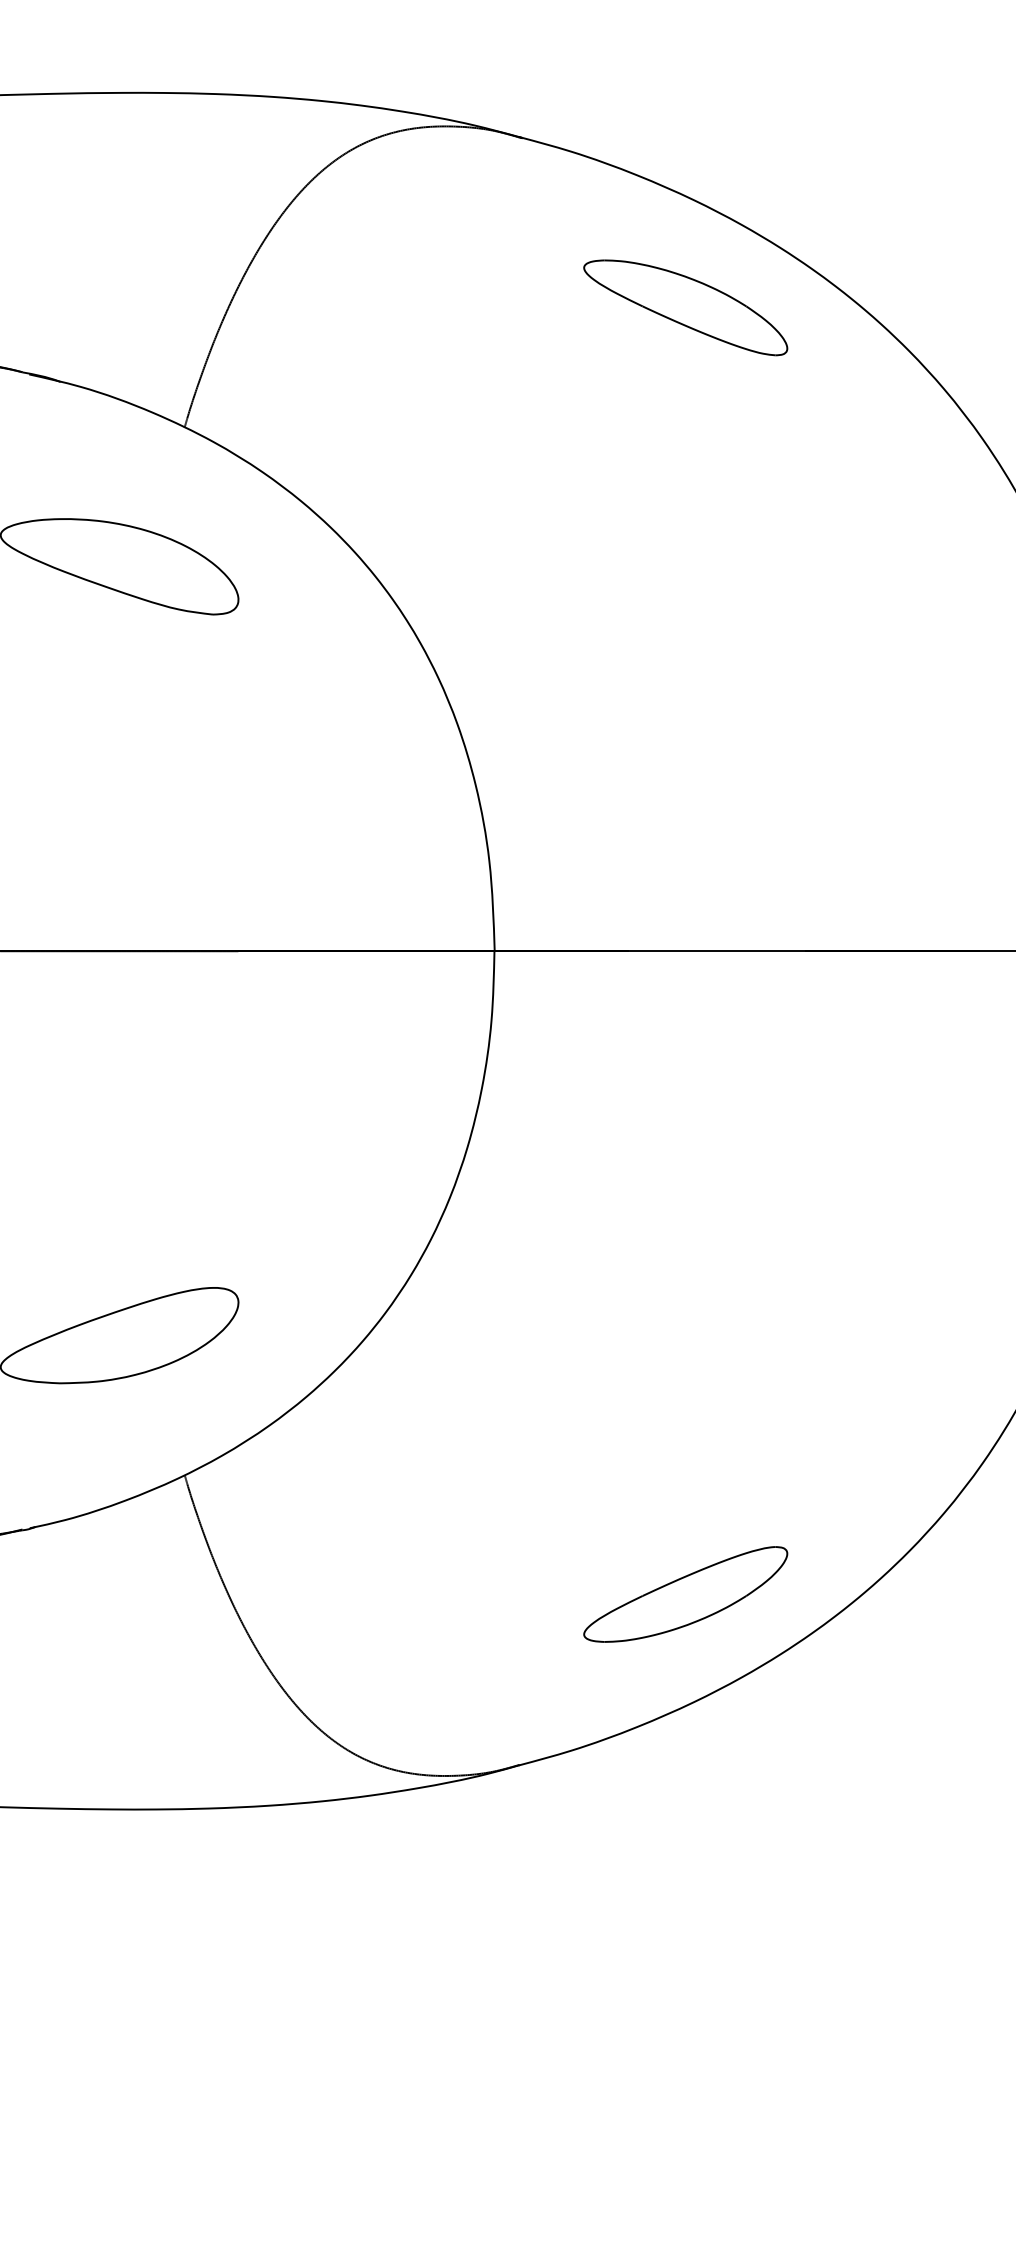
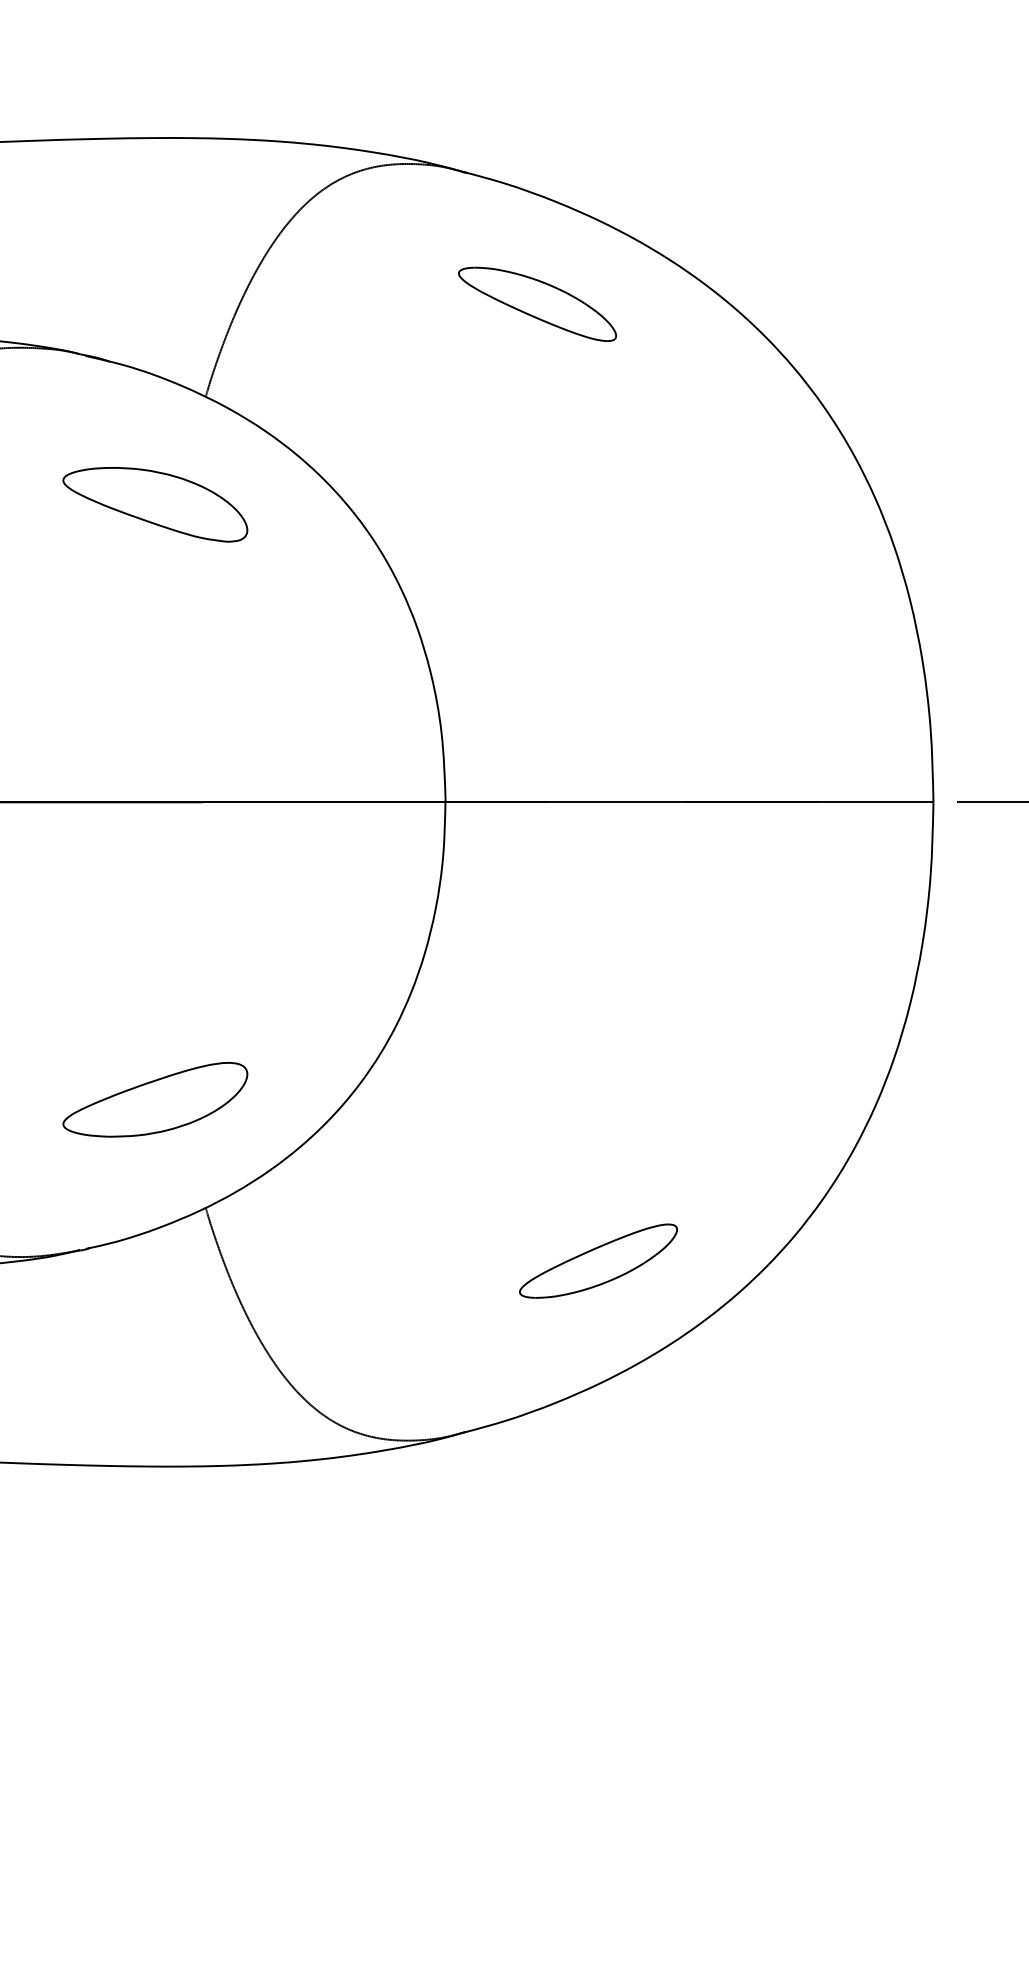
part: (685, 306) -> (537, 303), moved
part: (685, 1593) -> (598, 1260), moved

